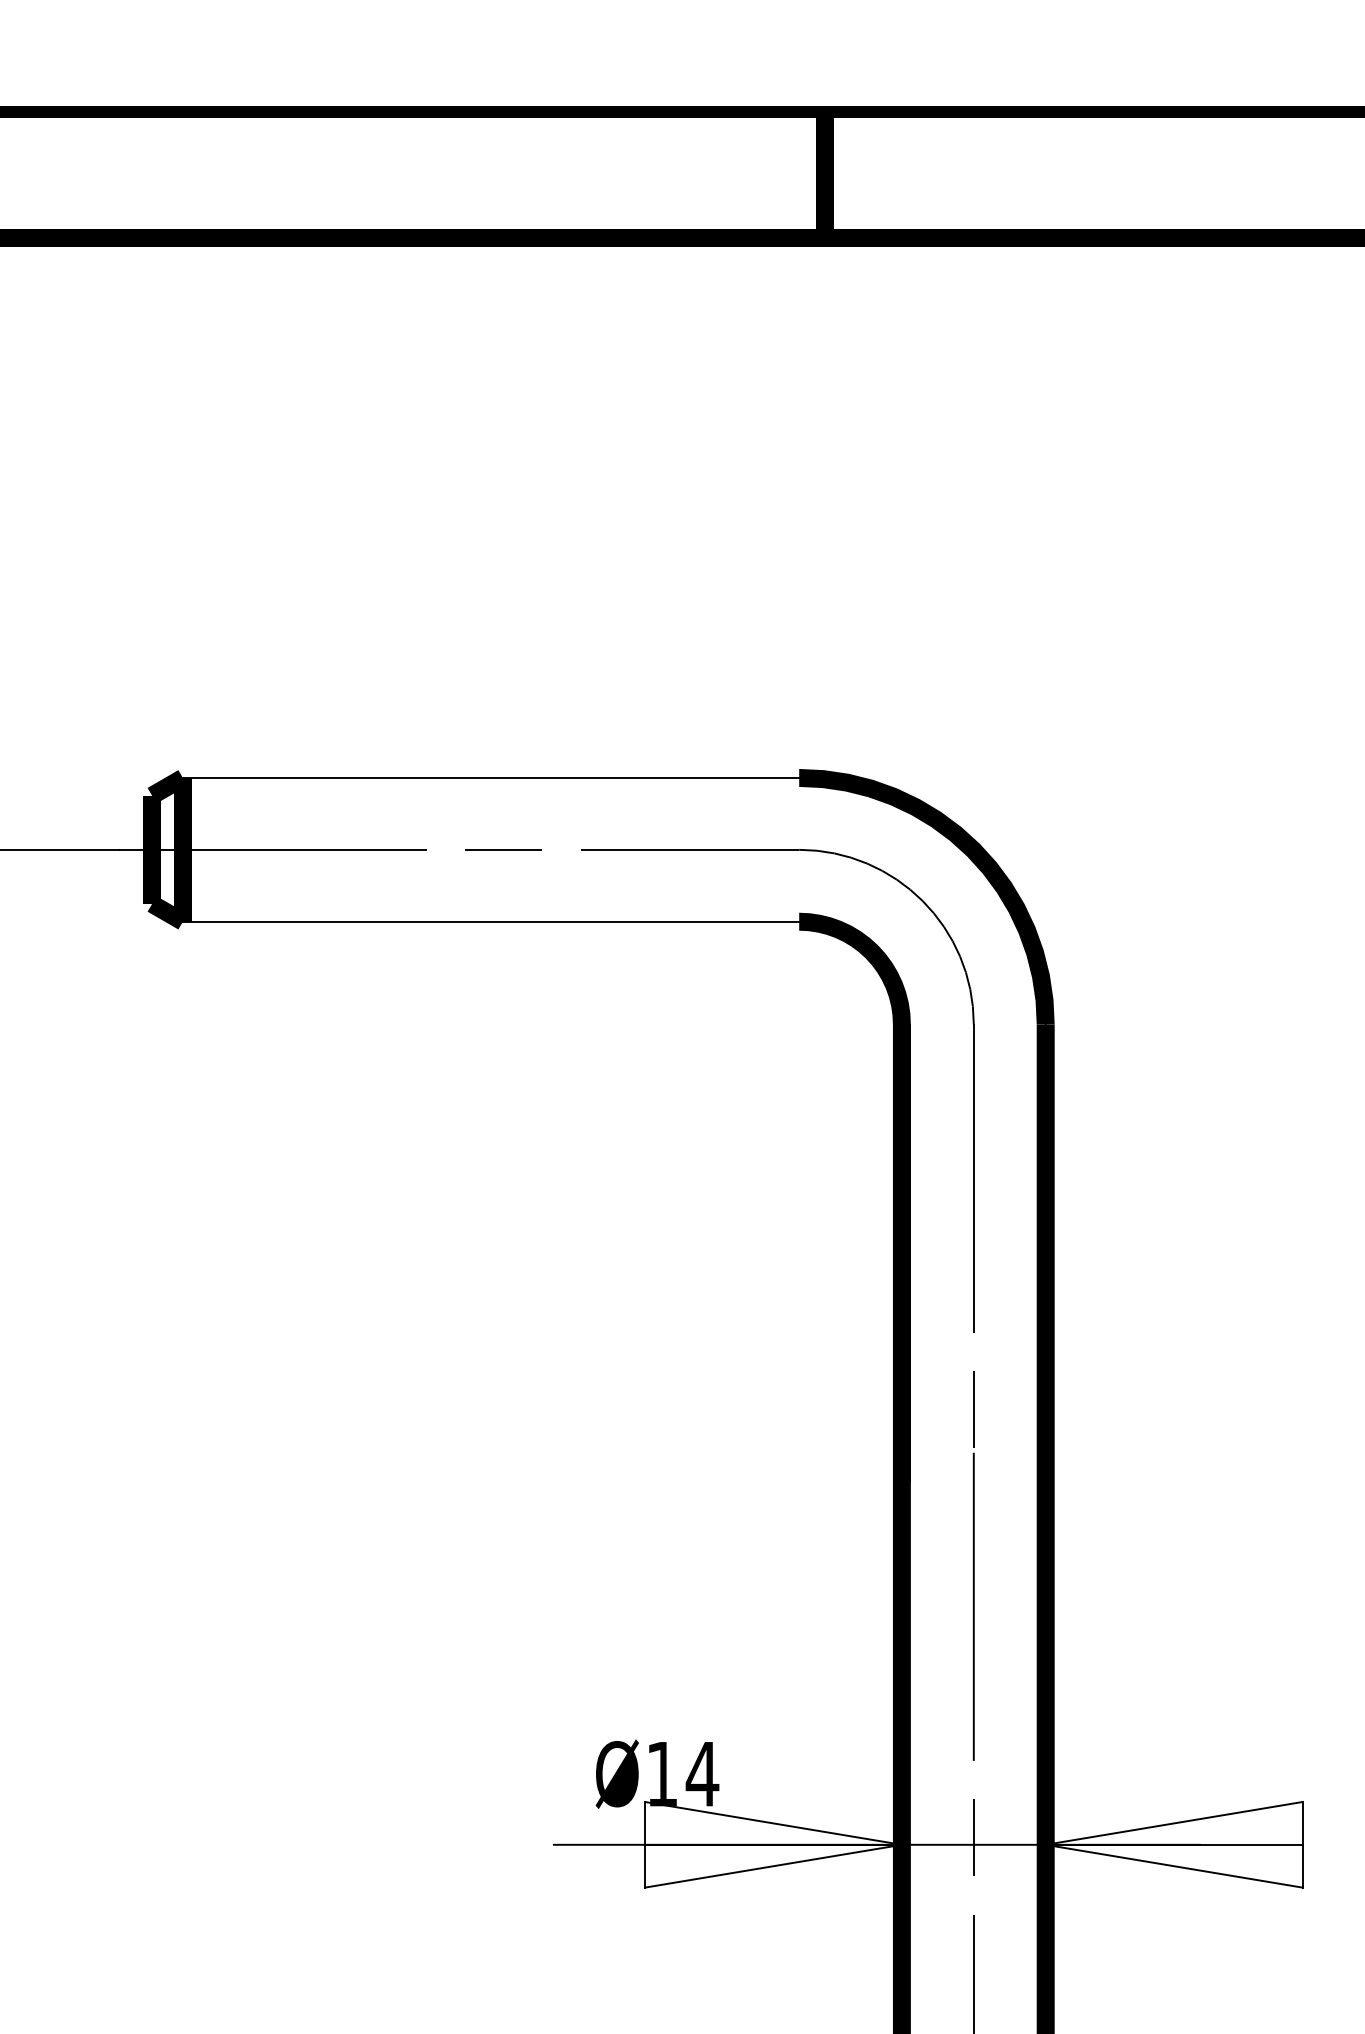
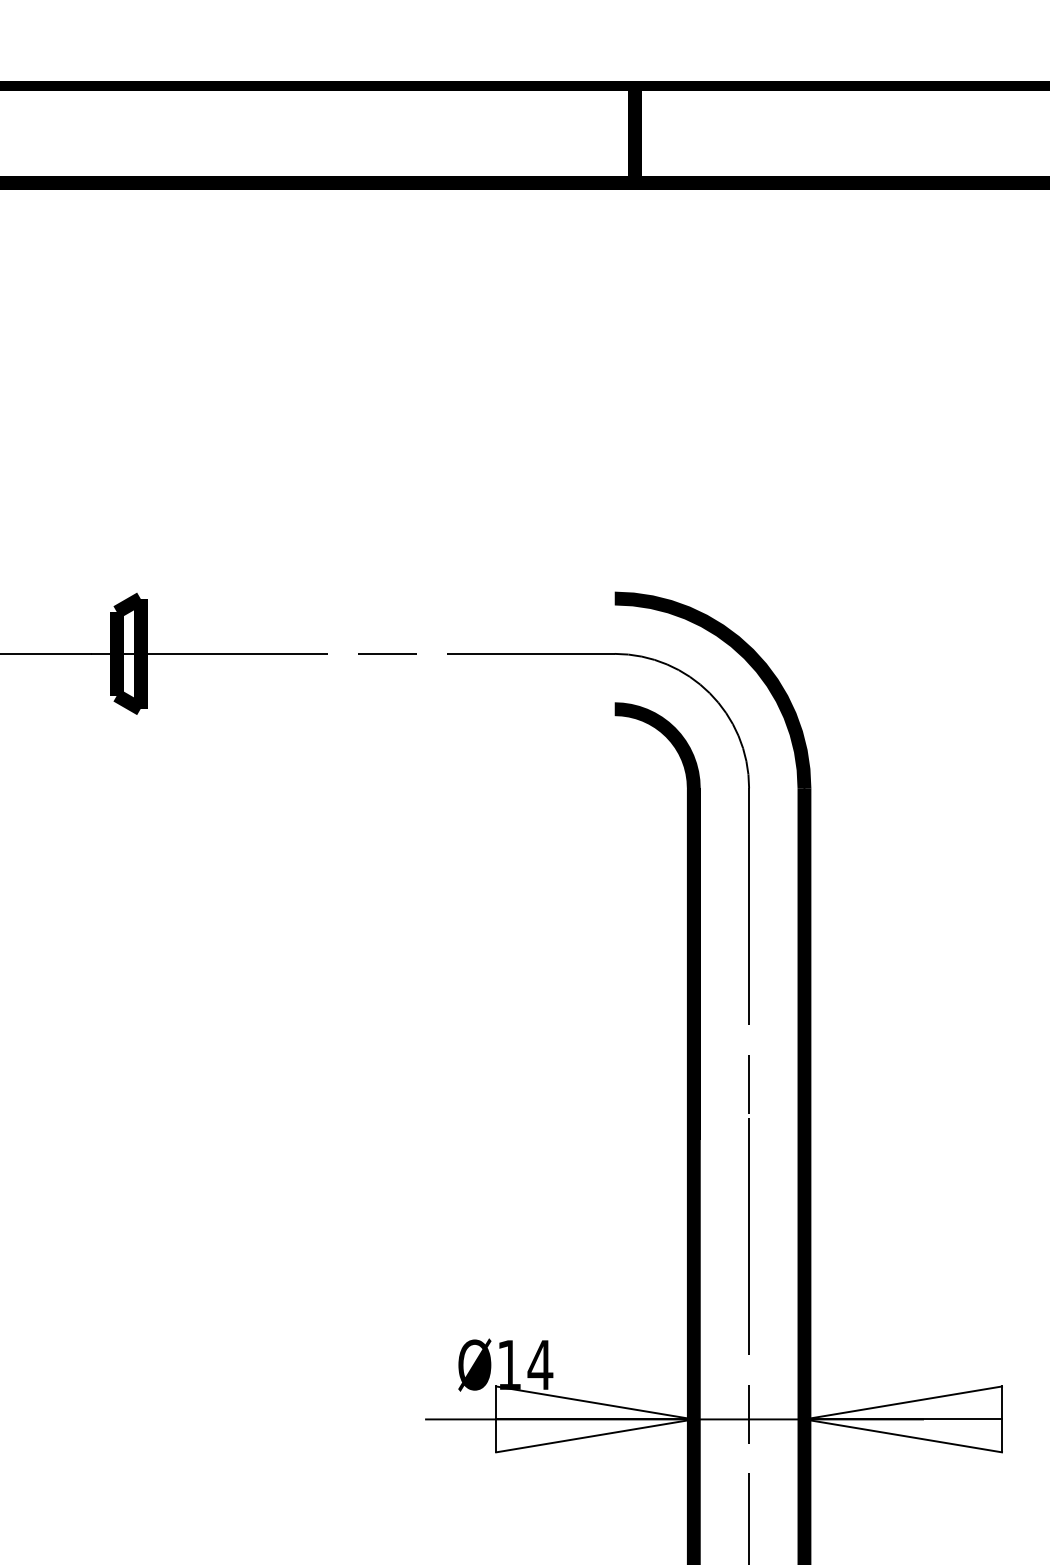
line: (490, 777) -> (377, 598), removed
line: (490, 921) -> (377, 709), removed

